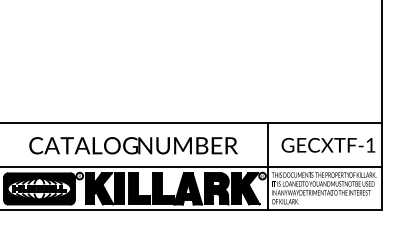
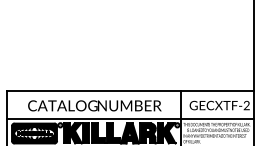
text: (370, 145) -> (246, 105), GECXTF-1 -> GECXTF-2

